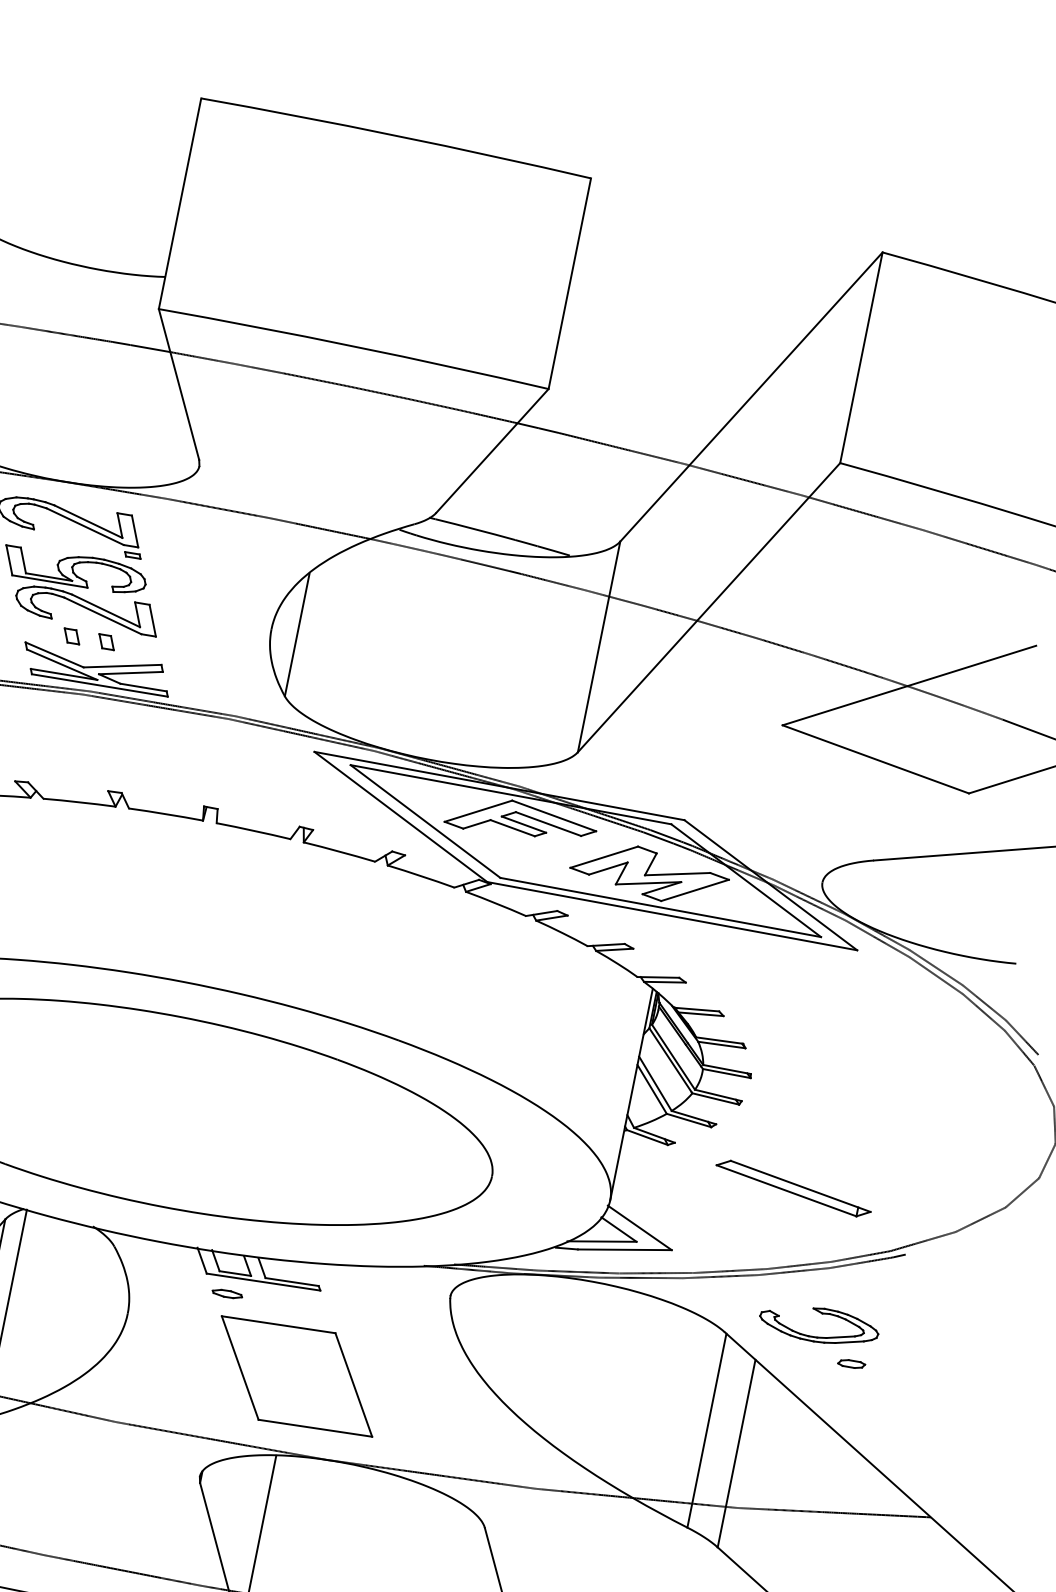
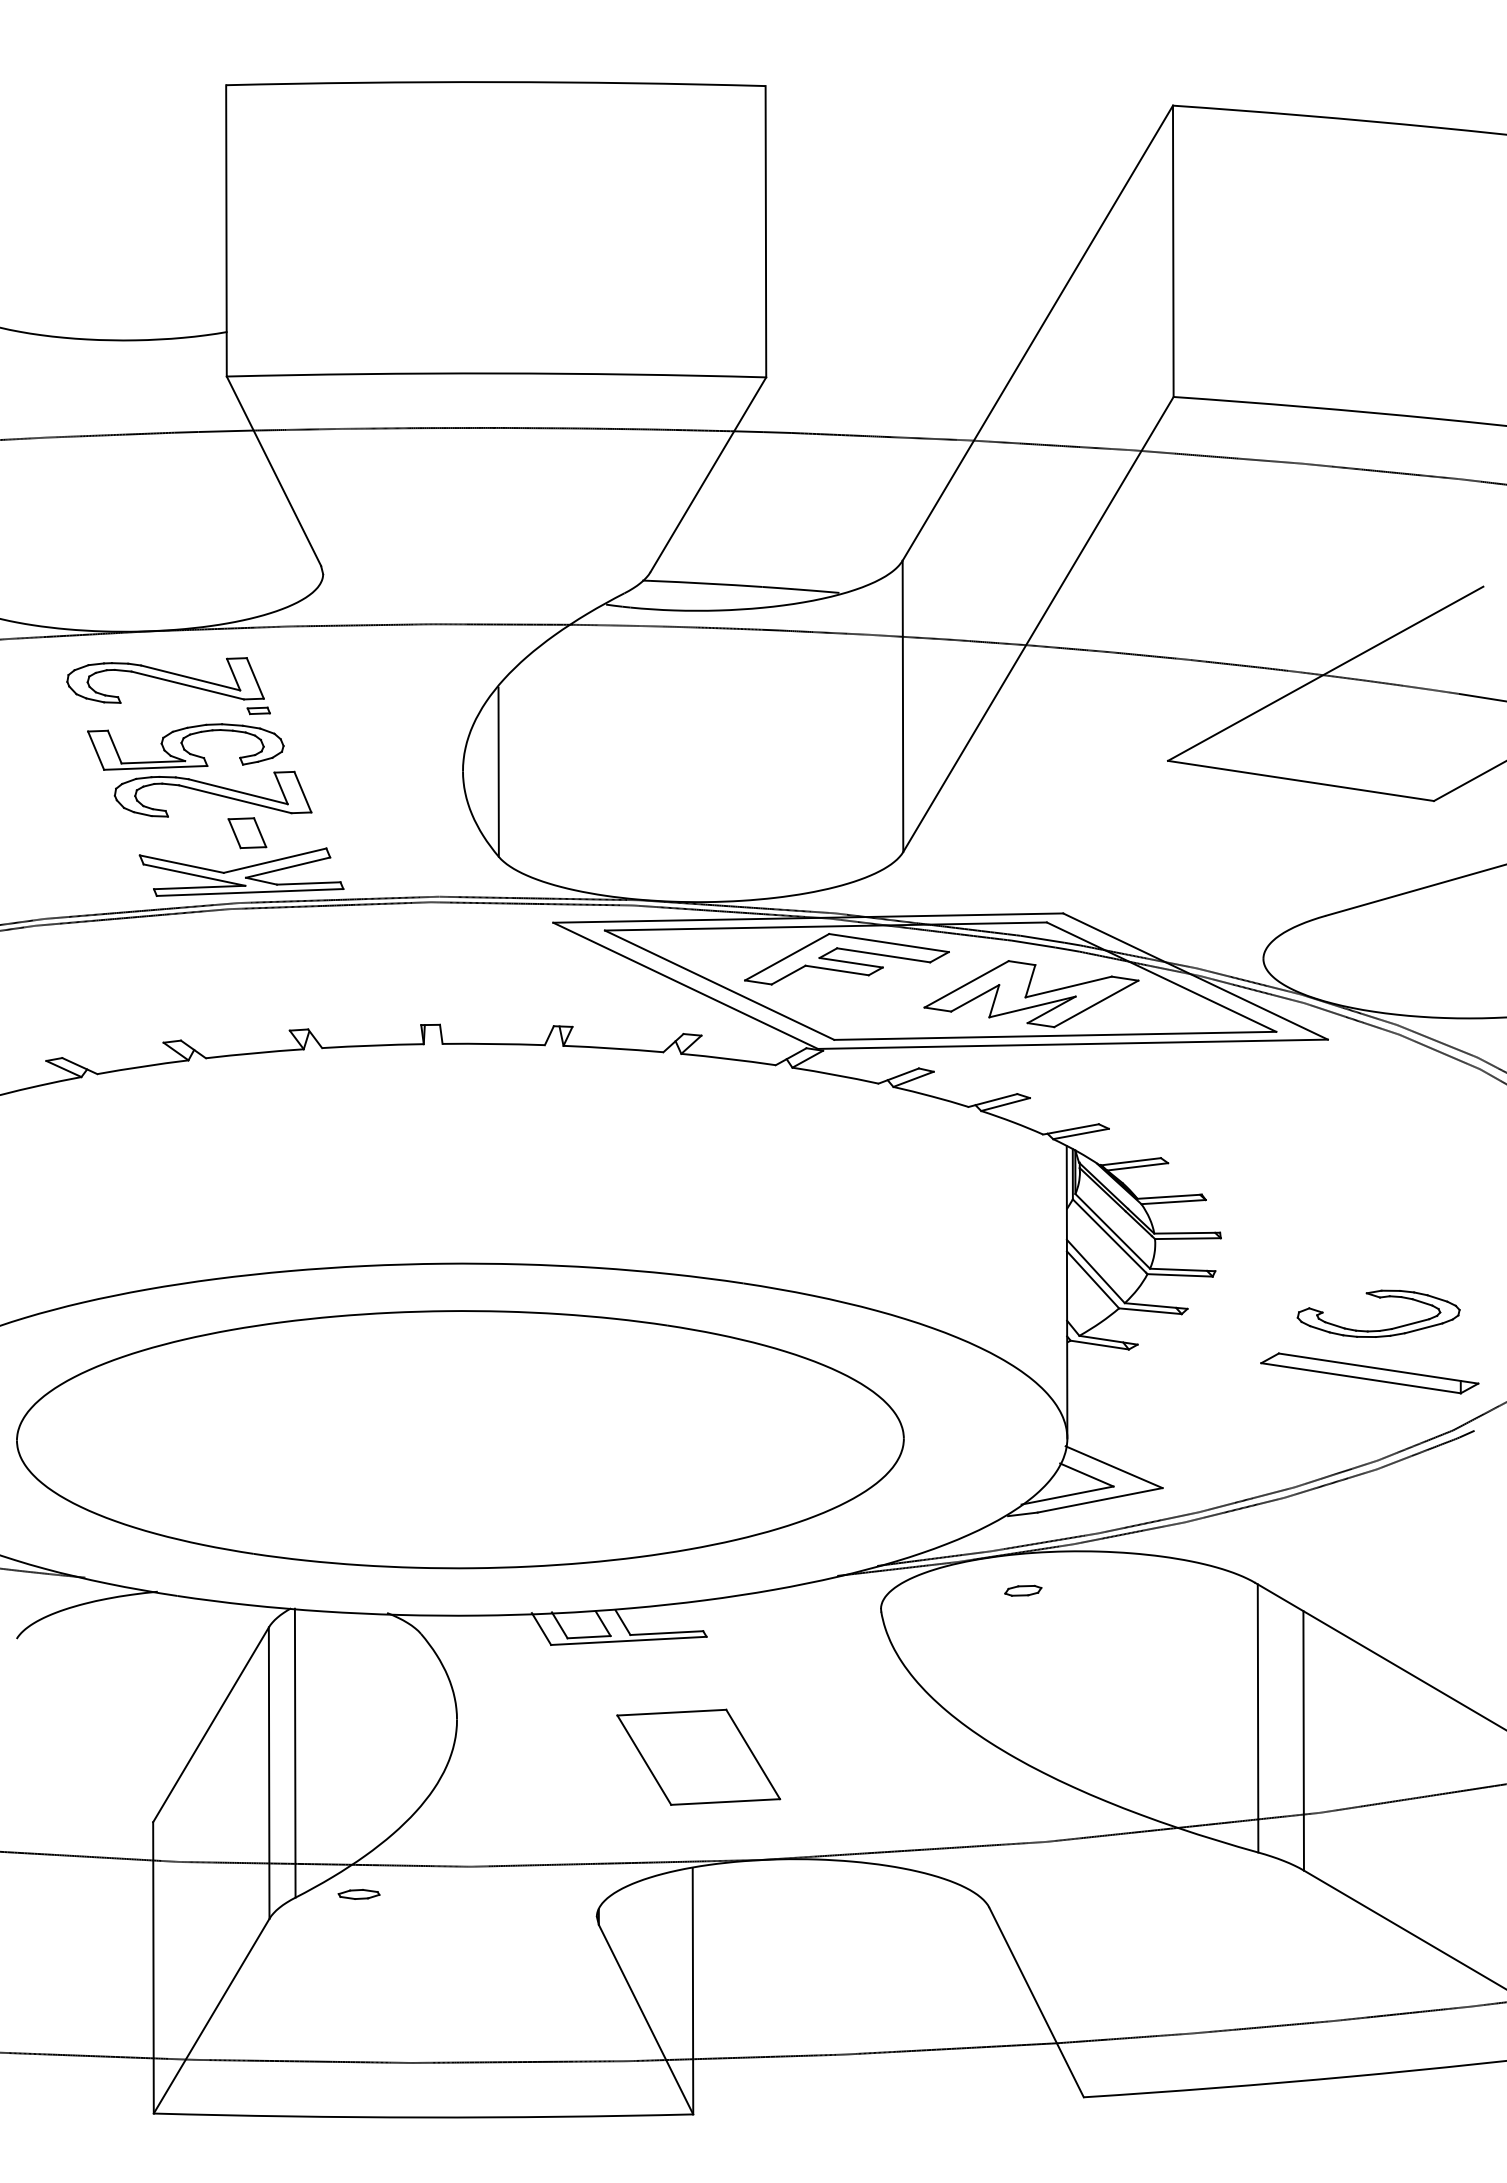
part: (71, 636) -> (199, 834), removed
part: (106, 641) -> (247, 832), size x1.6
part: (793, 1188) -> (1369, 1373), moved
part: (226, 1293) -> (358, 1894), moved
part: (822, 1314) -> (1379, 1298), moved
part: (851, 1363) -> (1023, 1590), moved
part: (296, 1376) -> (698, 1757), size x0.7

